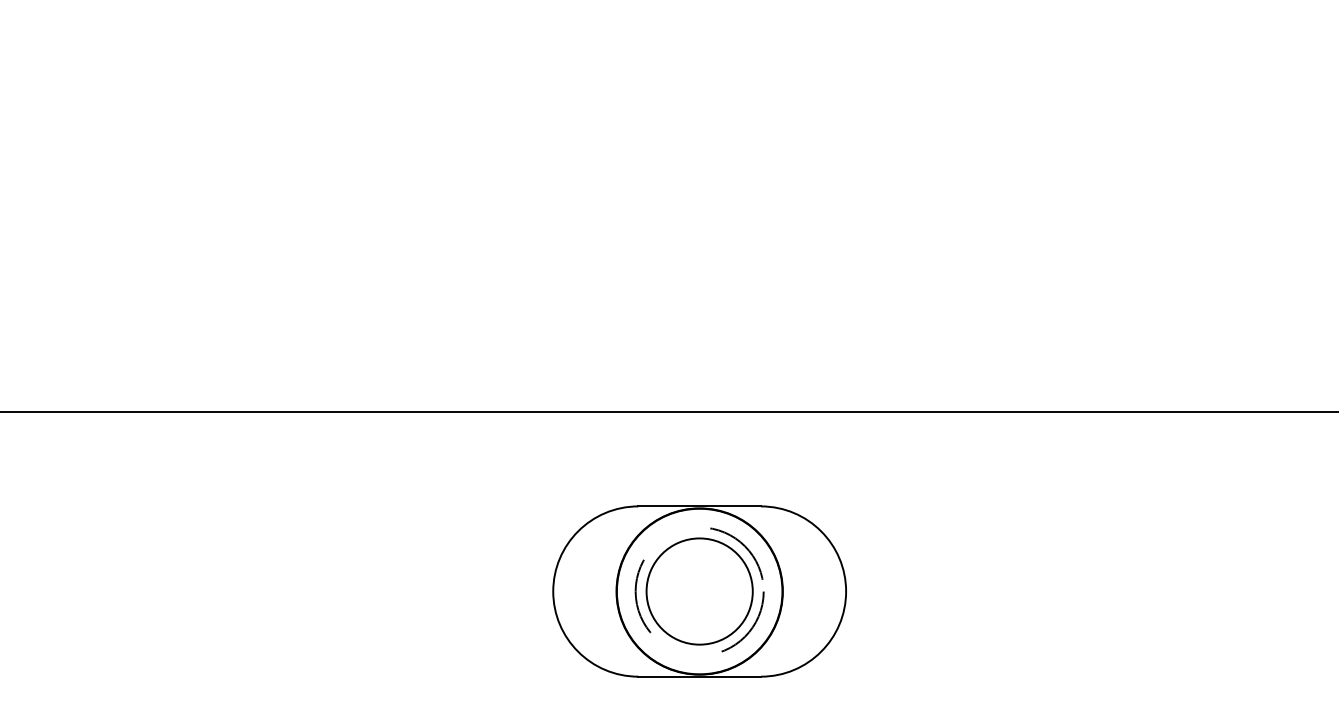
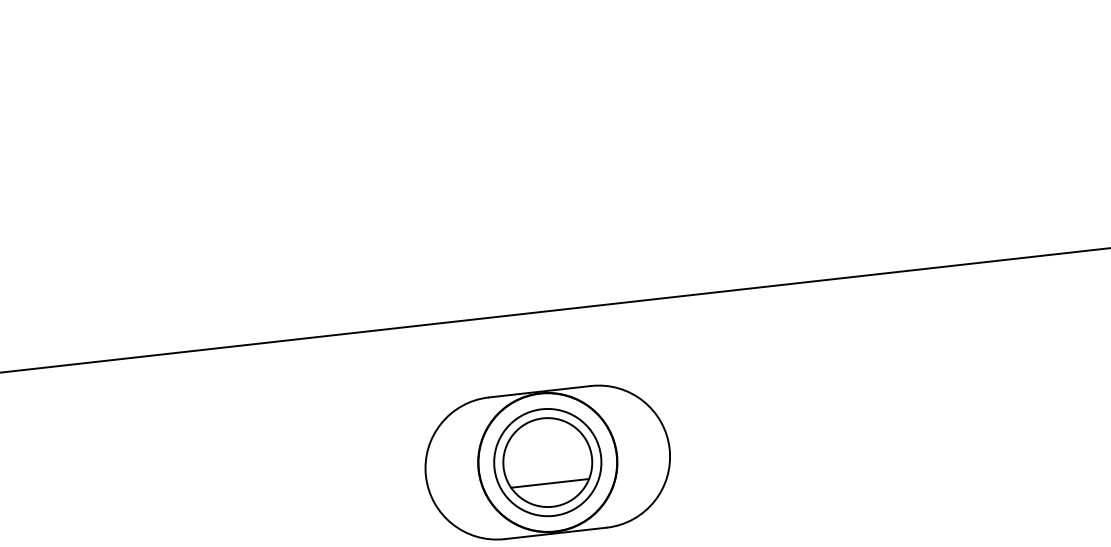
circle: (699, 591) -> (547, 462), dashed -> solid
line: (699, 616) -> (549, 483), added

